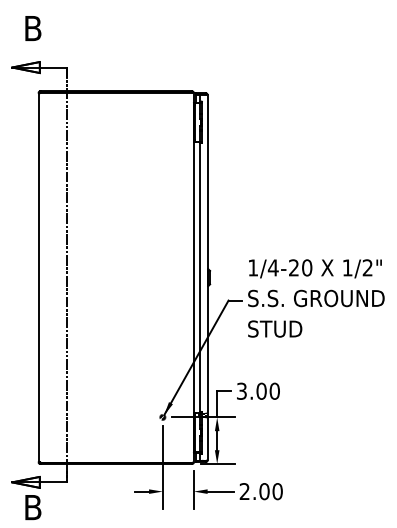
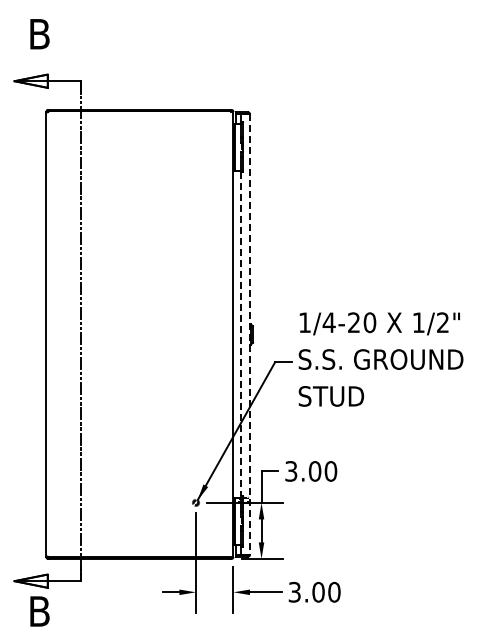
line: (200, 277) -> (241, 334), solid -> dashed
line: (208, 277) -> (250, 334), solid -> dashed
text: (244, 491) -> (294, 592), 2.00 -> 3.00

